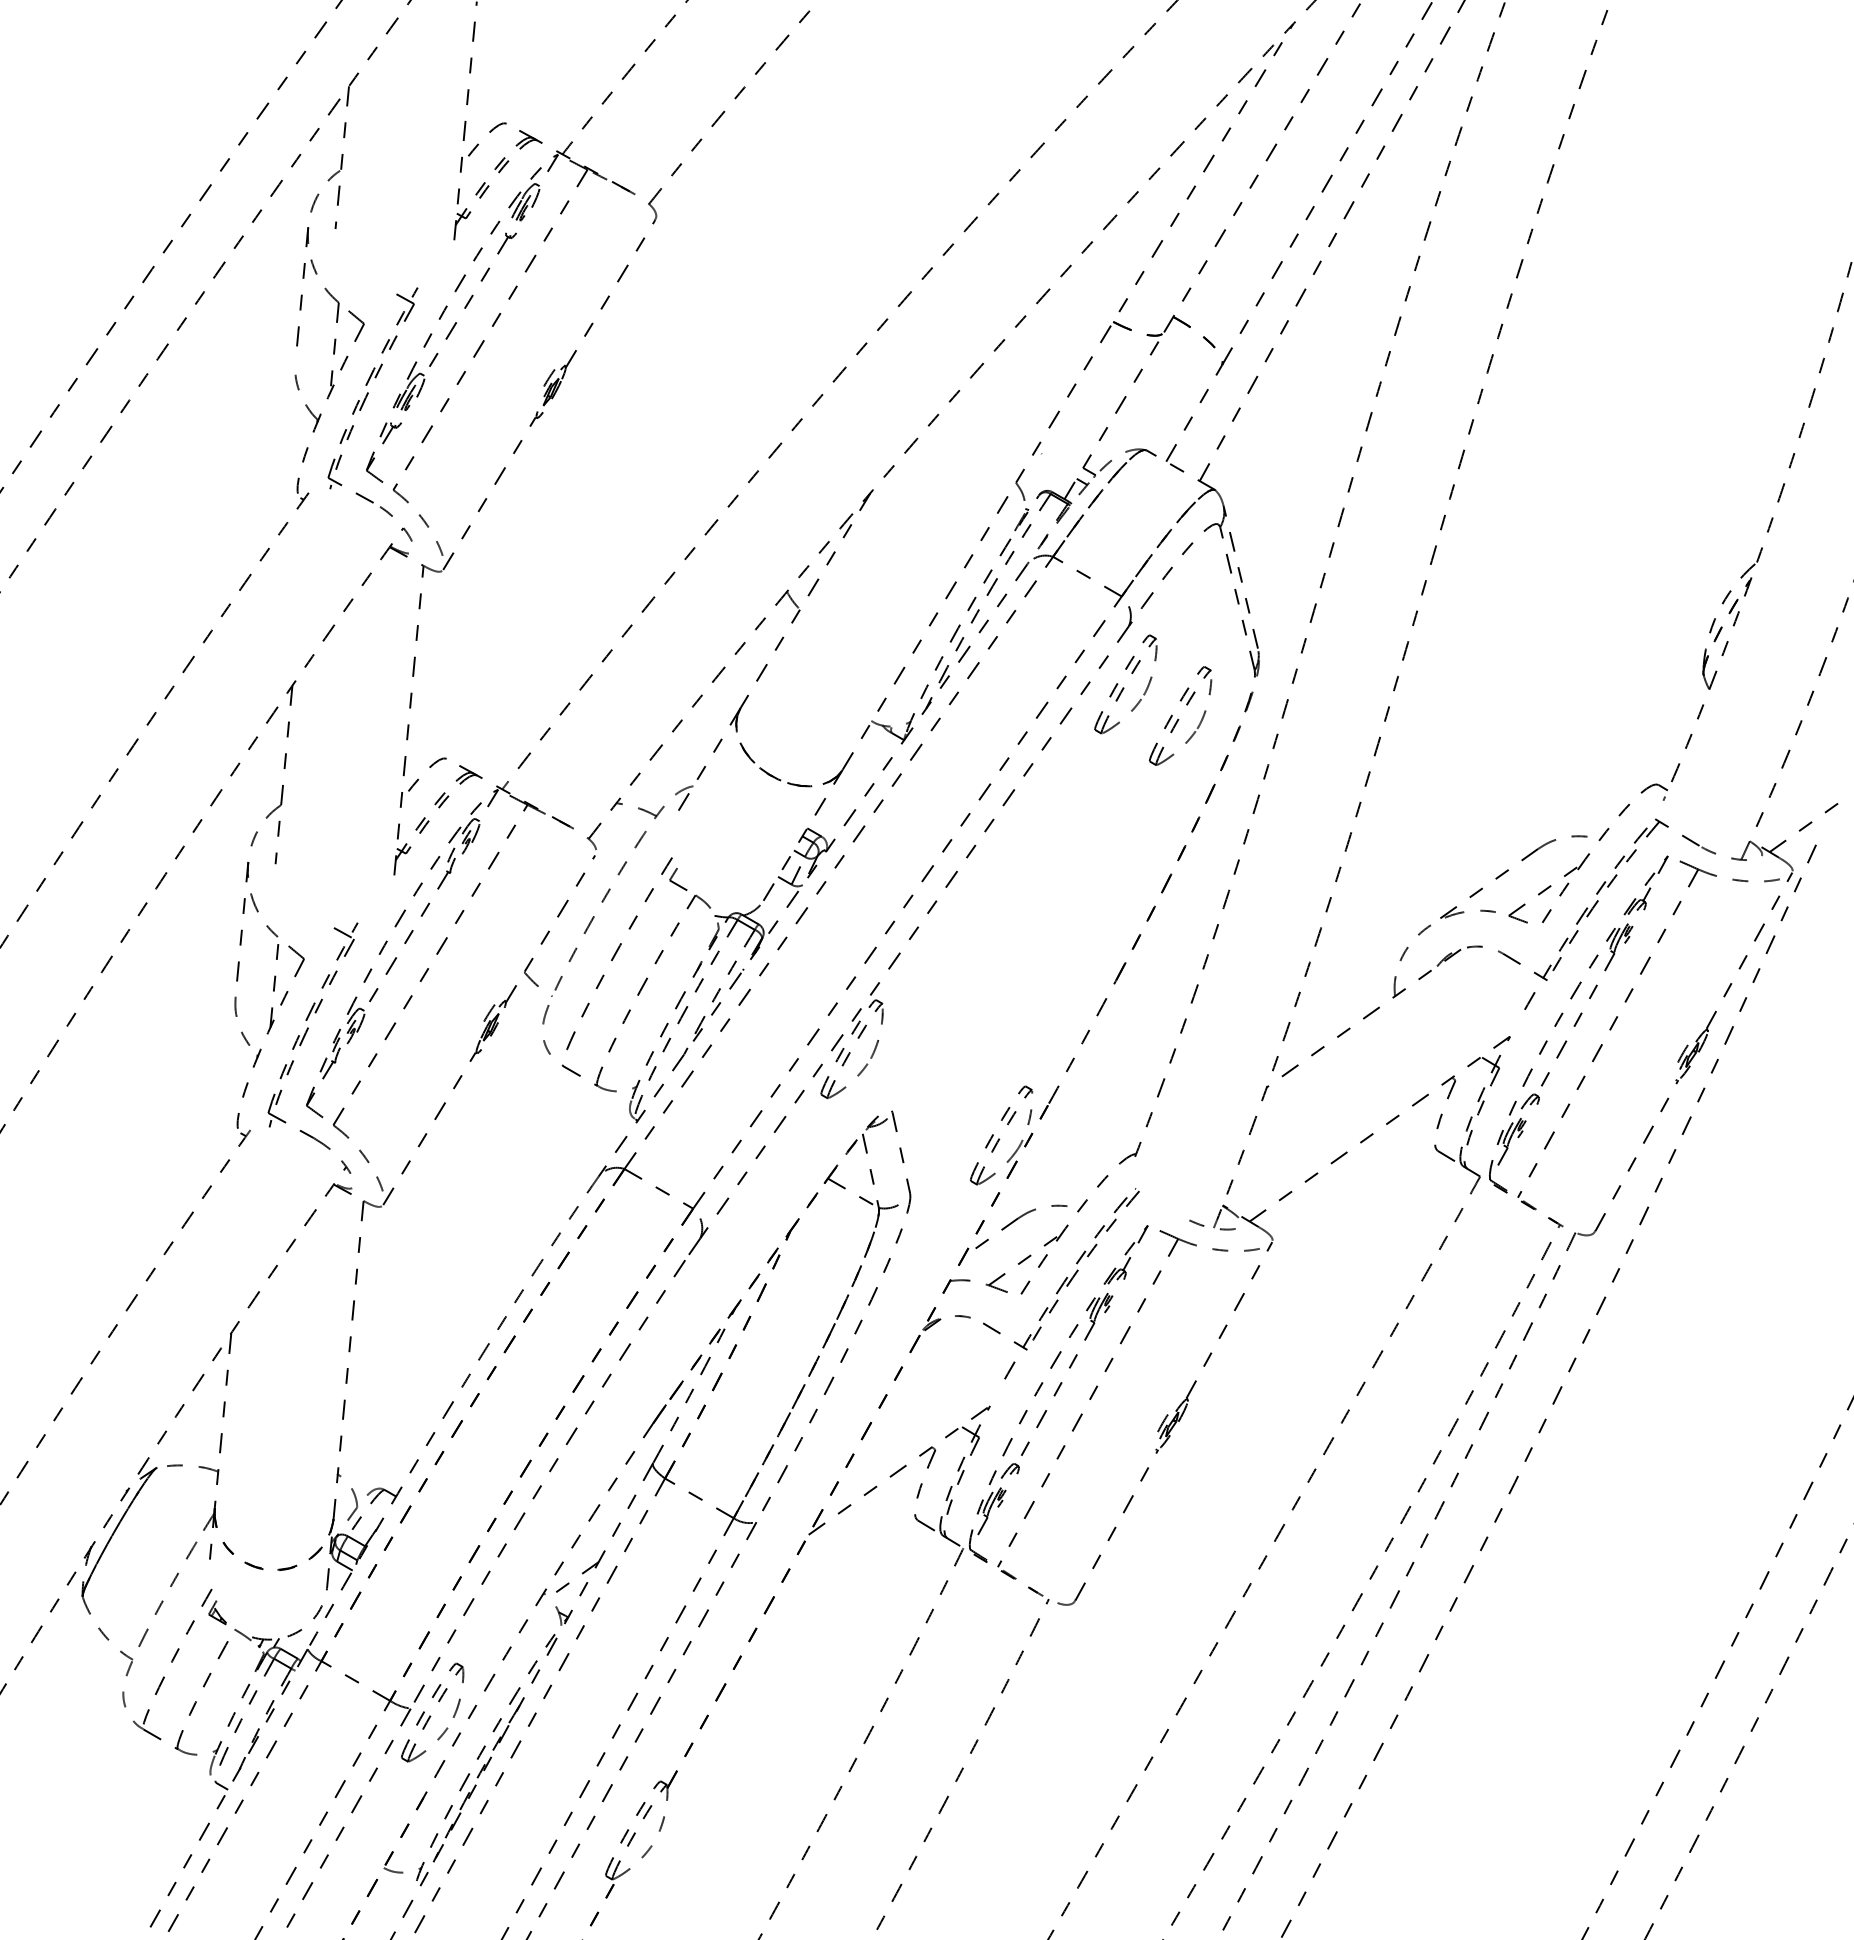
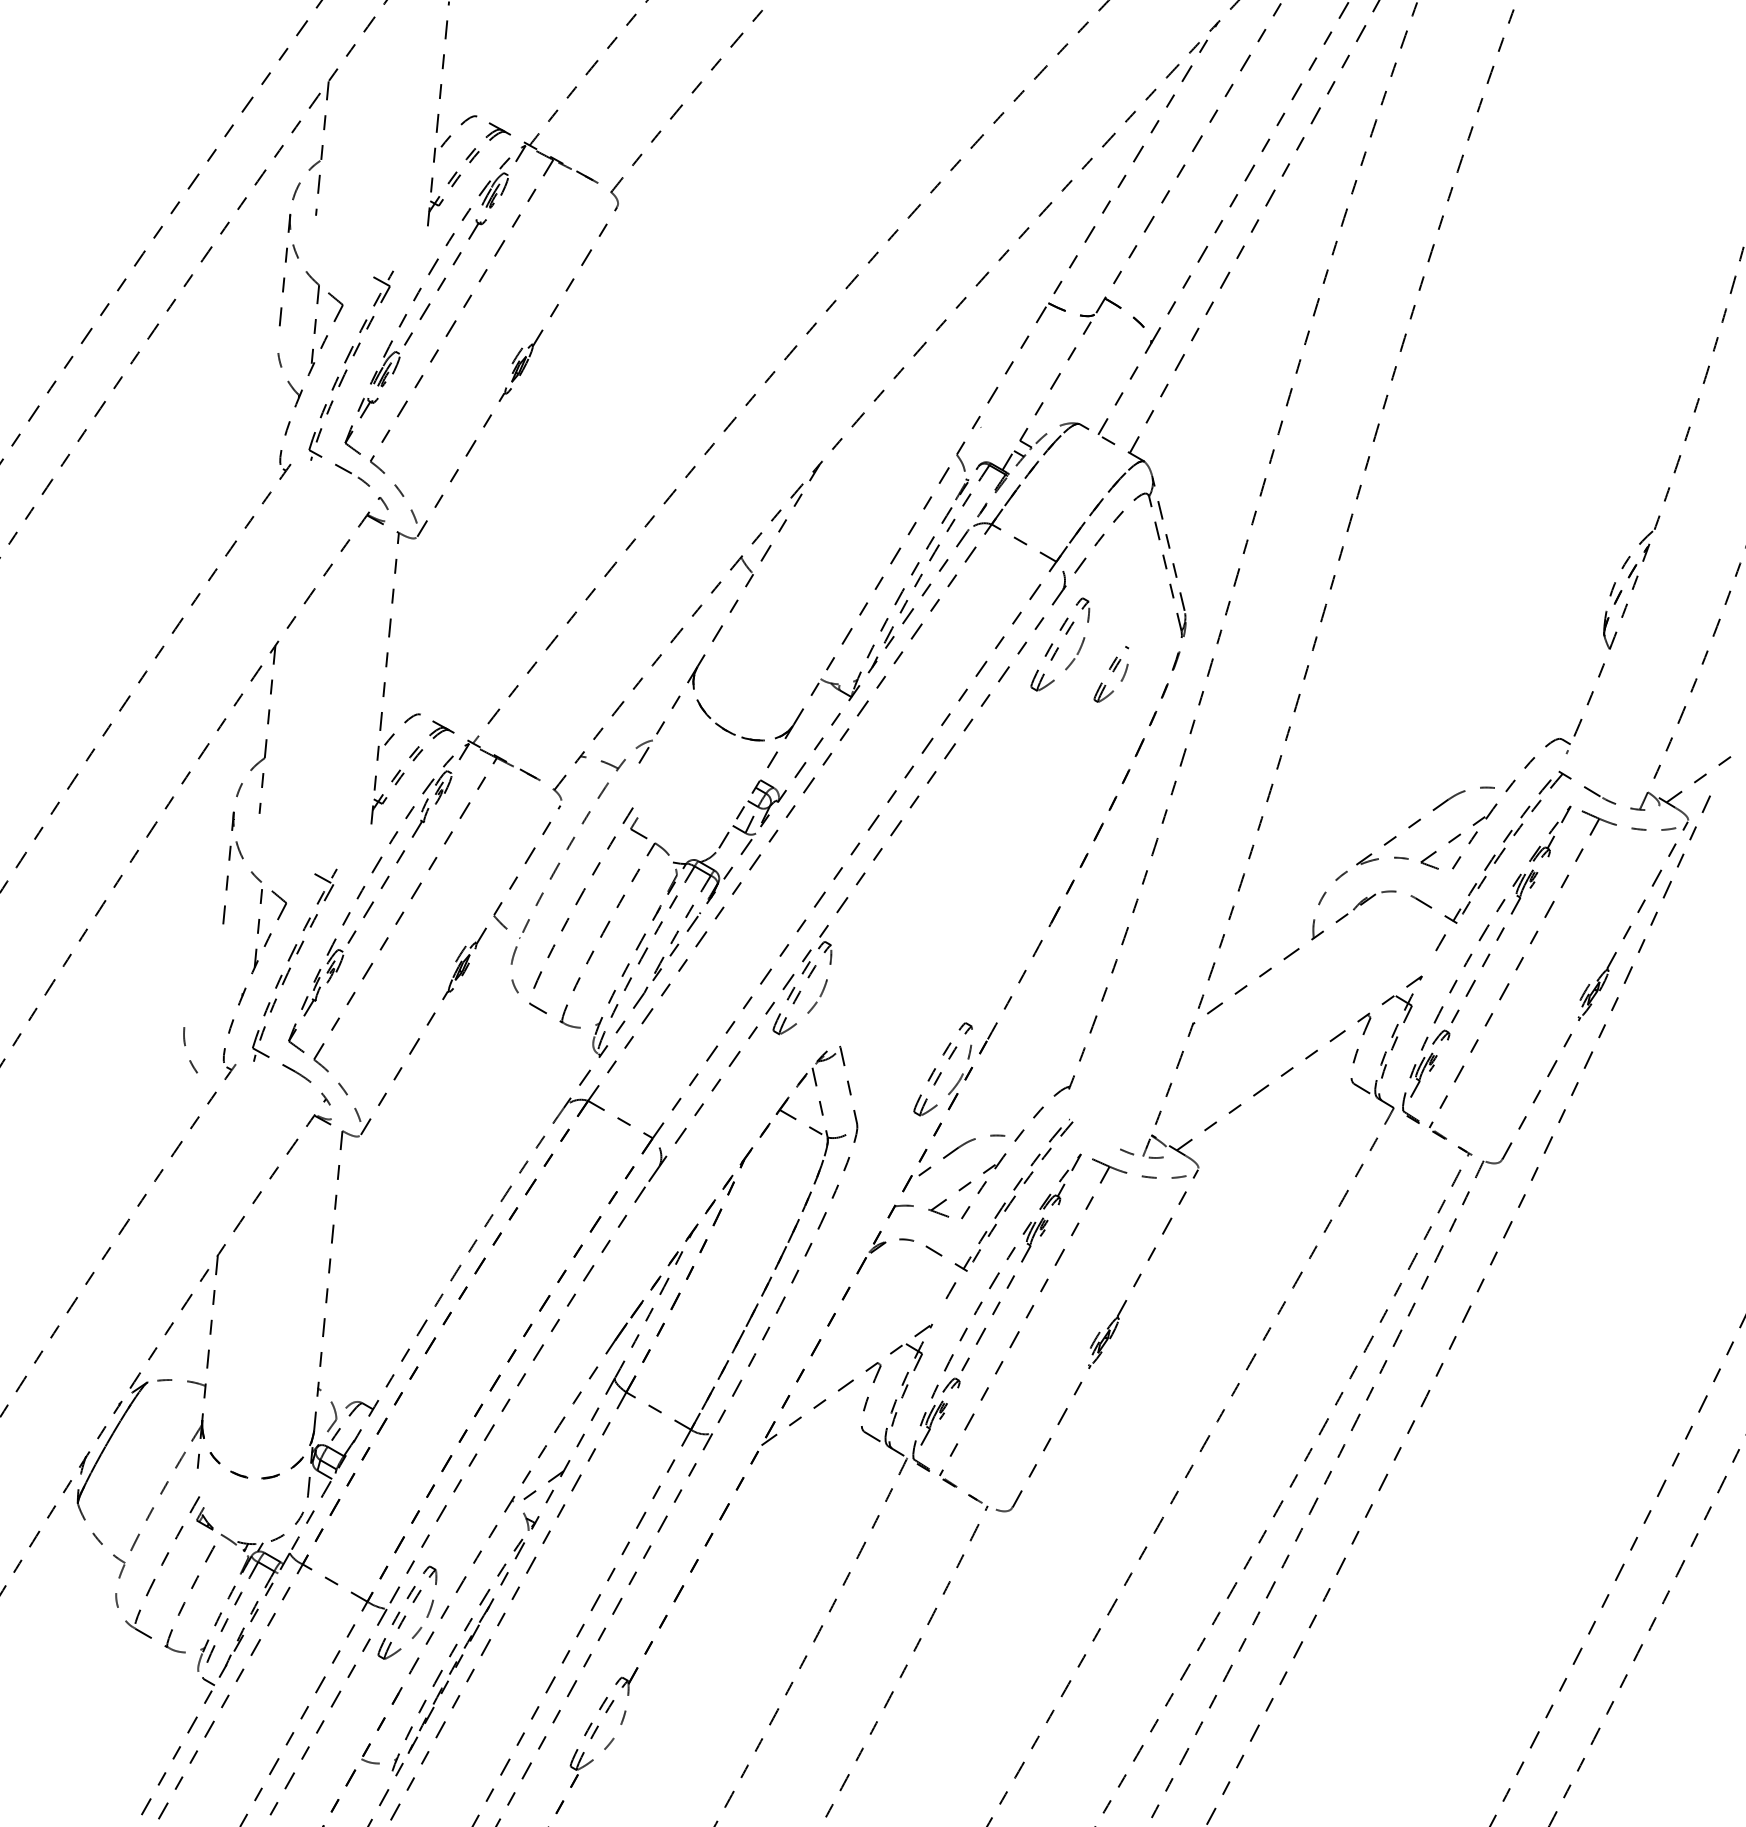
part: (1180, 715) -> (1111, 673), size x0.6
curve: (237, 1016) -> (186, 1045), moved

